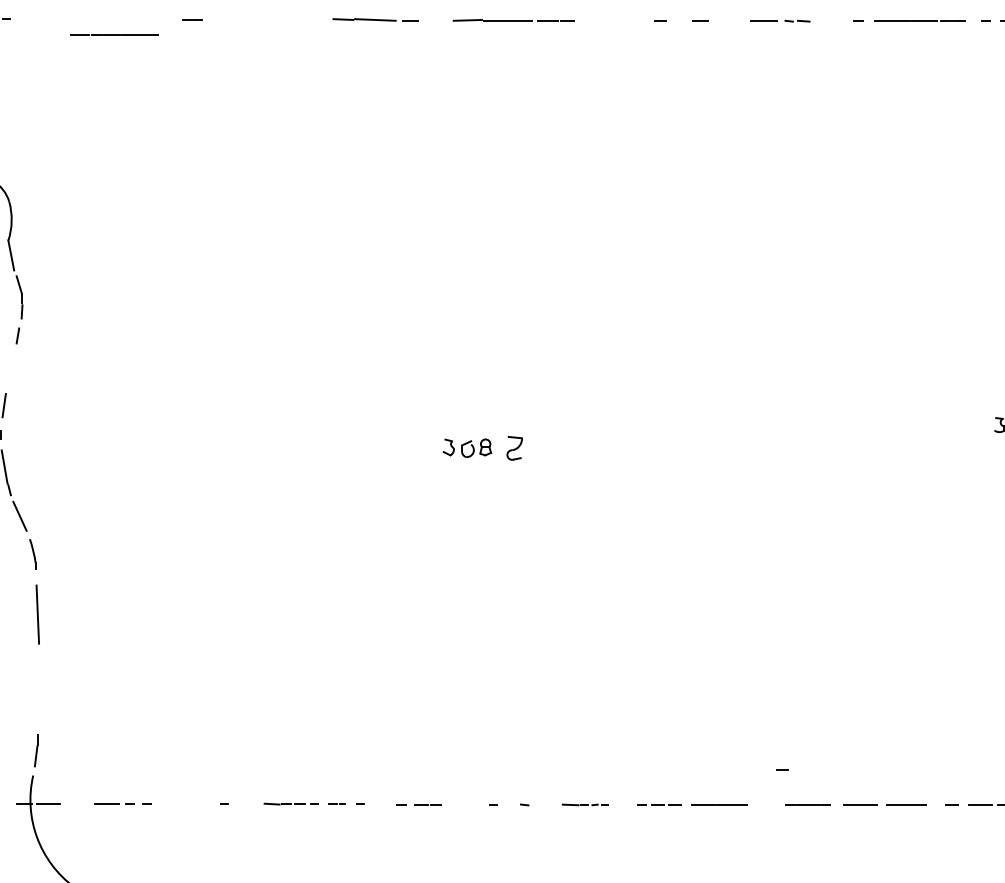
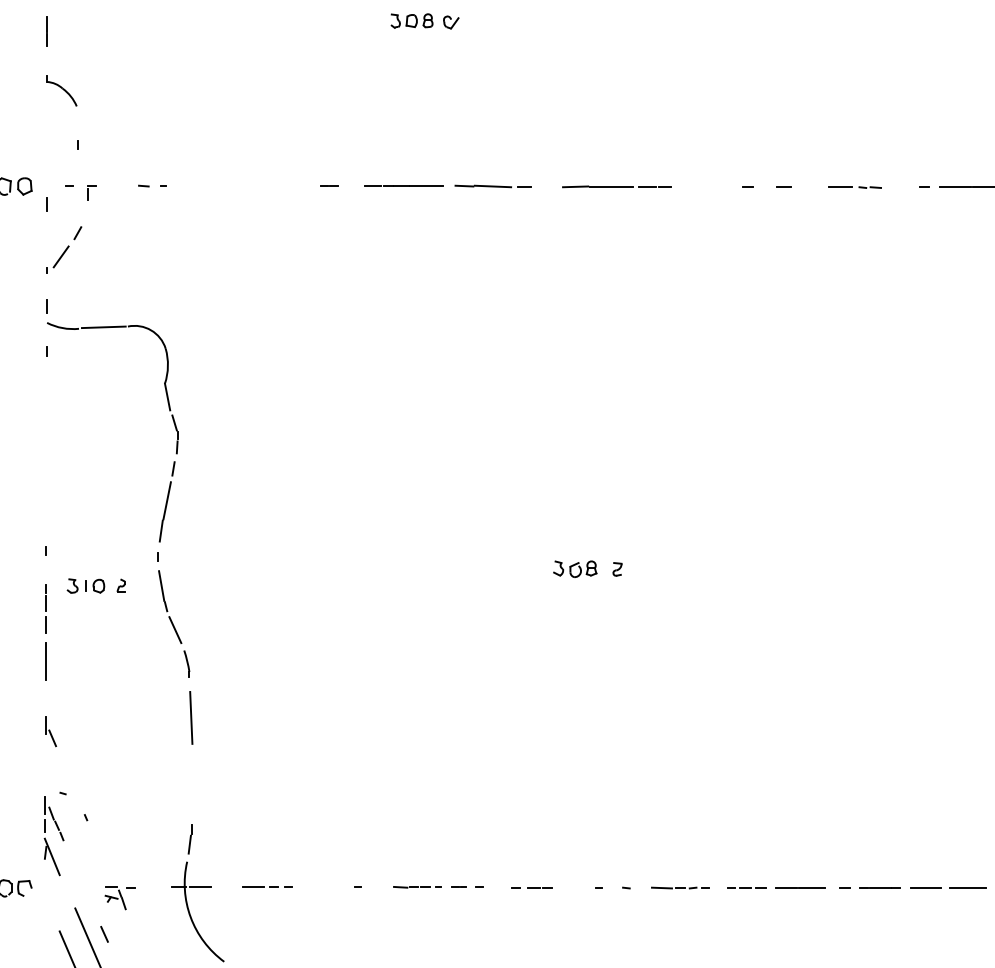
line: (114, 33) -> (403, 185), moved
line: (10, 371) -> (166, 500), added
part: (514, 448) -> (617, 569), size x0.62
line: (782, 768) -> (844, 887), moved
part: (585, 804) -> (680, 887), size x1.43

